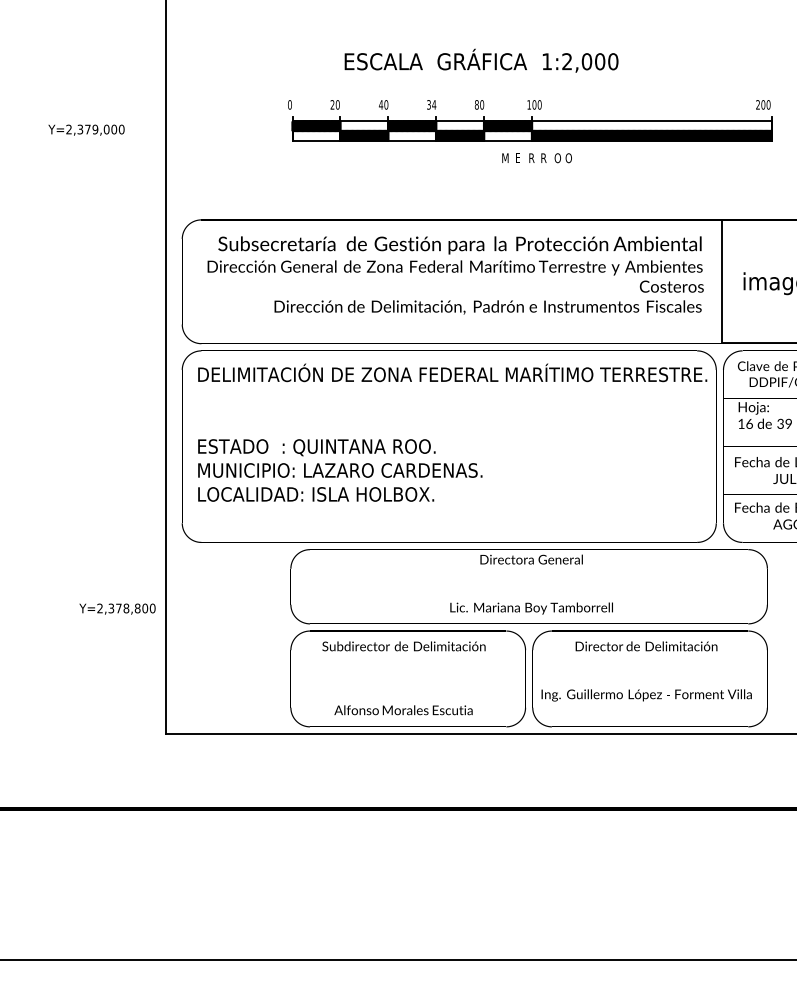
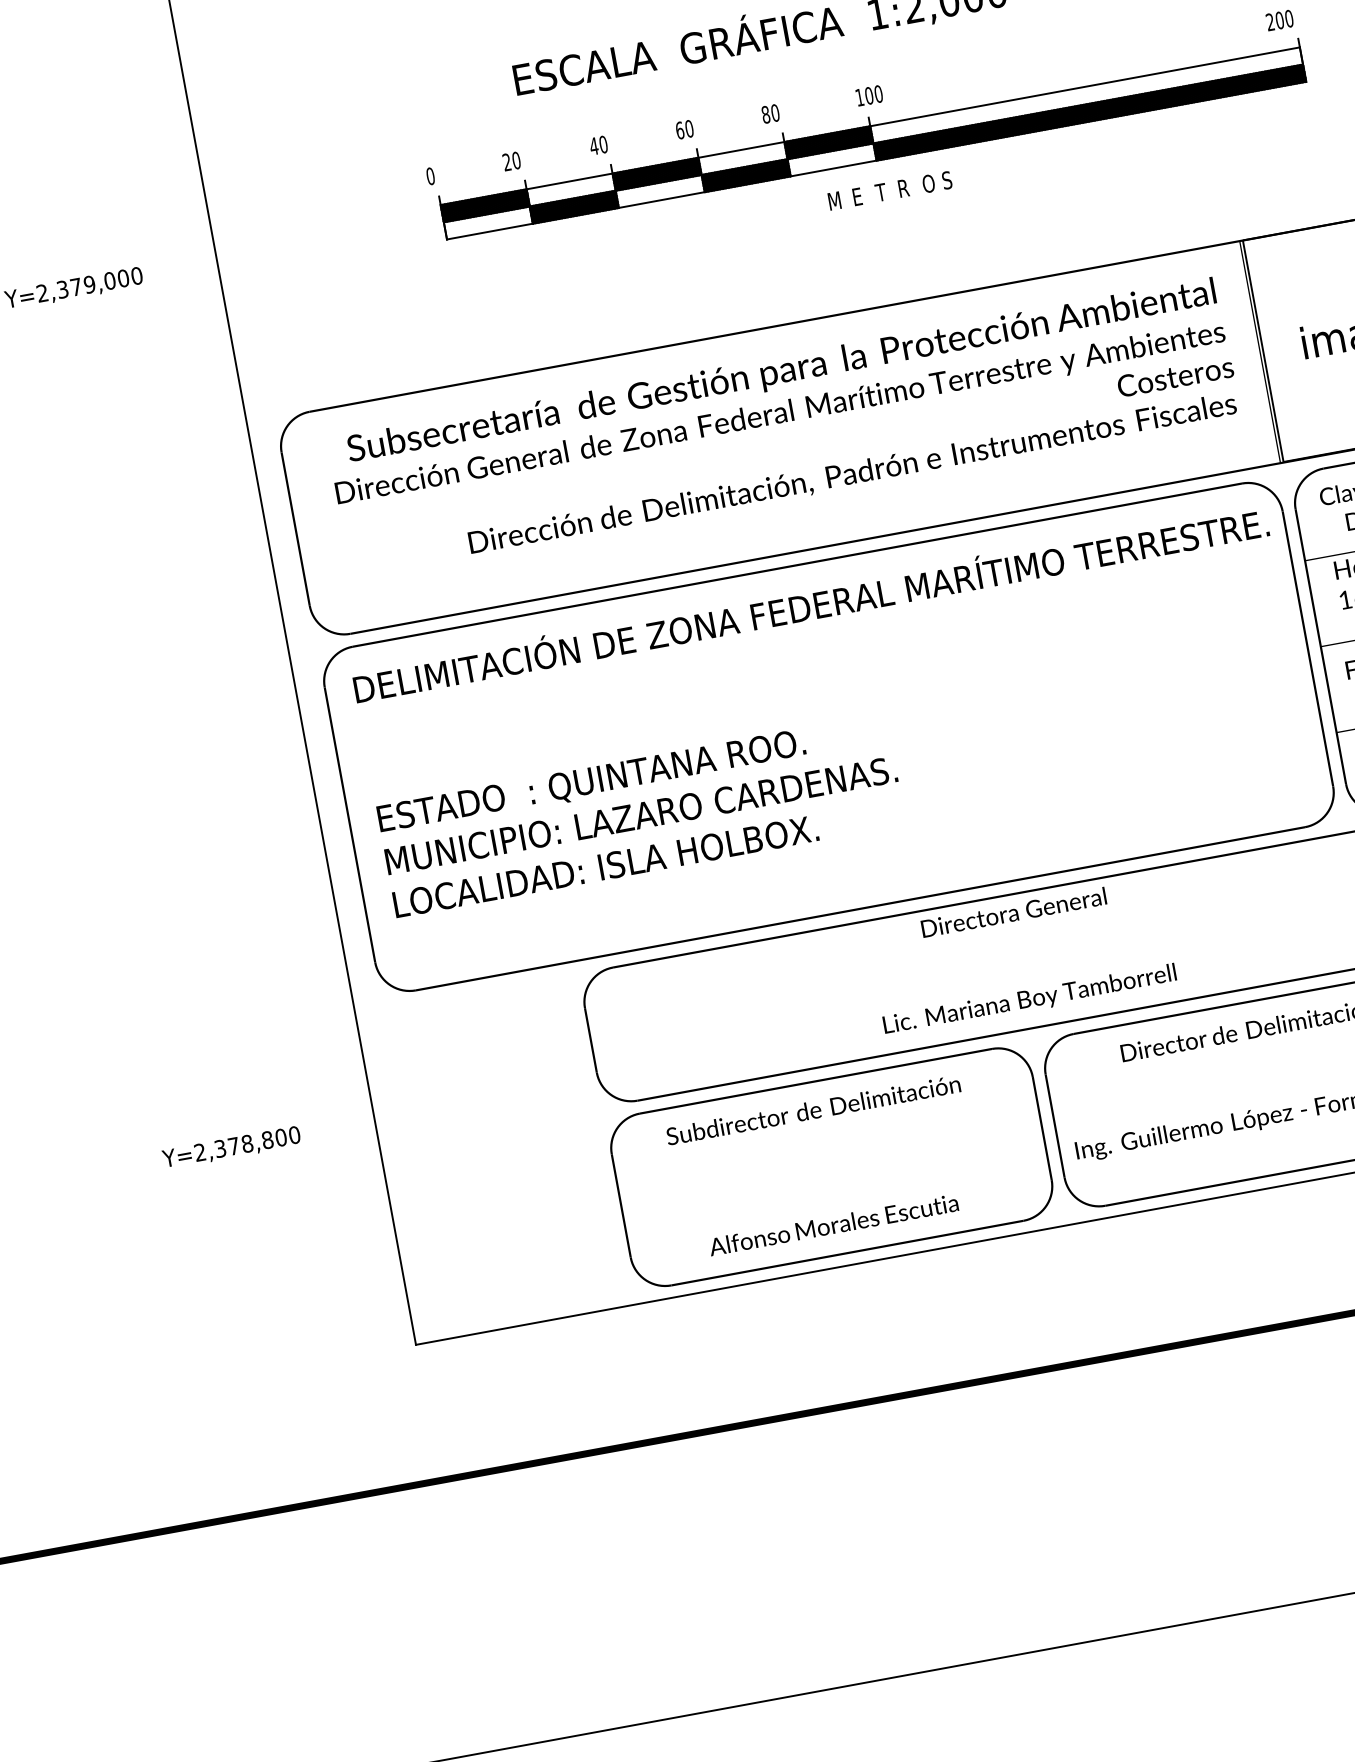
text: (431, 104) -> (684, 129), 34 -> 60
text: (531, 157) -> (881, 191), R -> T
text: (568, 158) -> (947, 180), O -> S
text: (117, 608) -> (231, 1146), moved

